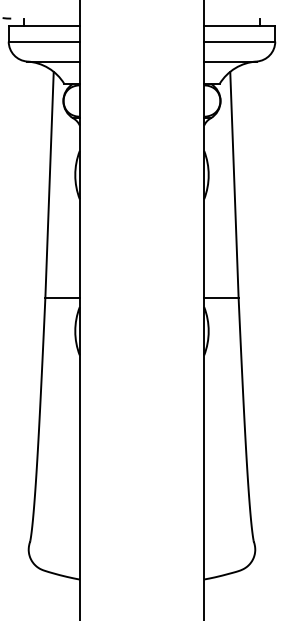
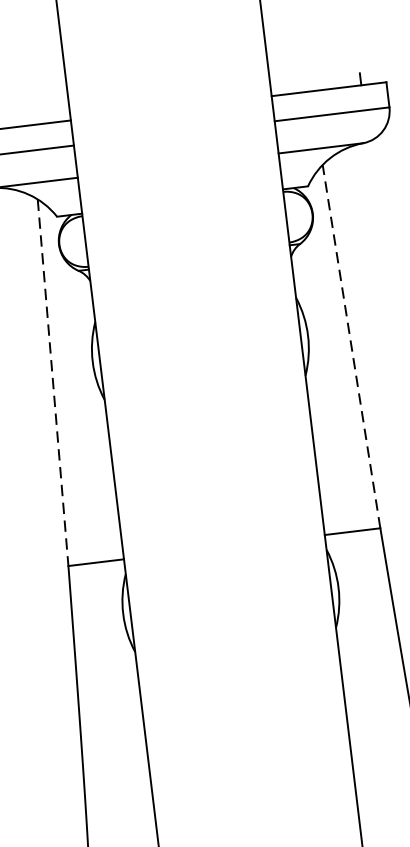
line: (234, 184) -> (351, 345), solid -> dashed
line: (49, 185) -> (53, 383), solid -> dashed

